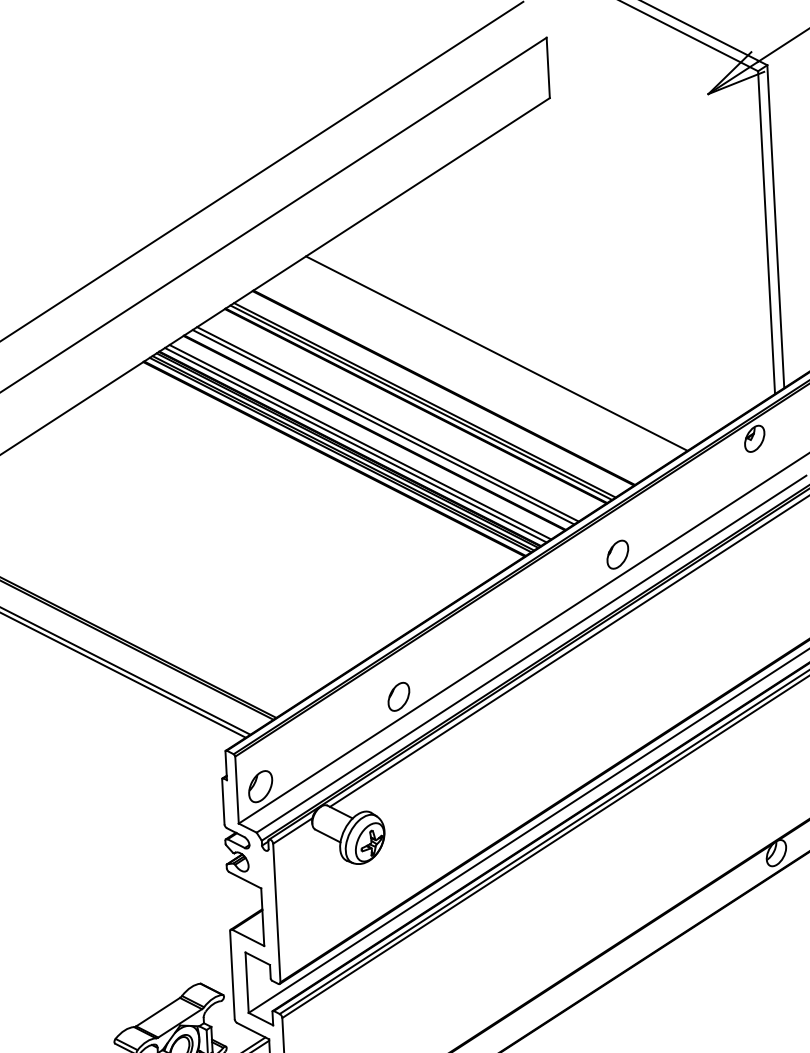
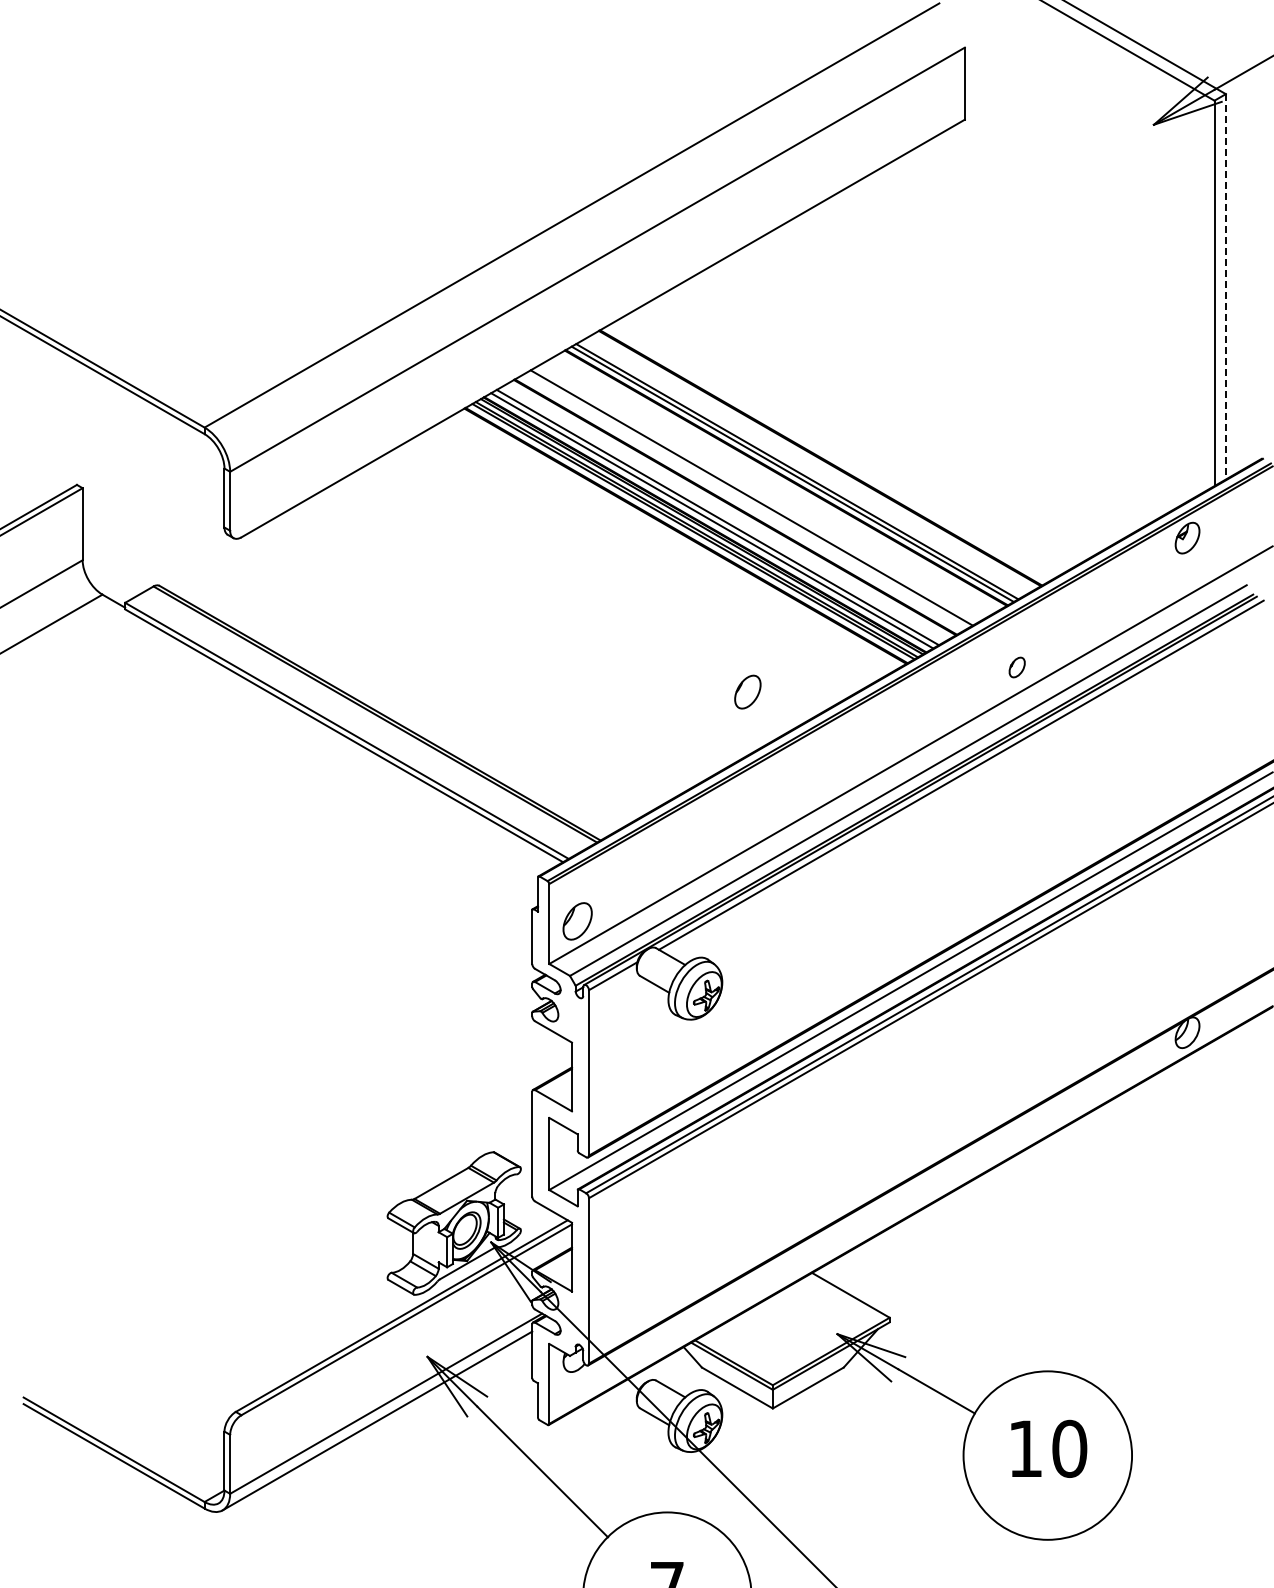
line: (775, 226) -> (1225, 286), solid -> dashed
line: (496, 353) -> (885, 420), removed
line: (383, 426) -> (746, 500), removed
part: (617, 554) -> (1016, 667), size x0.6
part: (398, 696) -> (747, 691), moved

